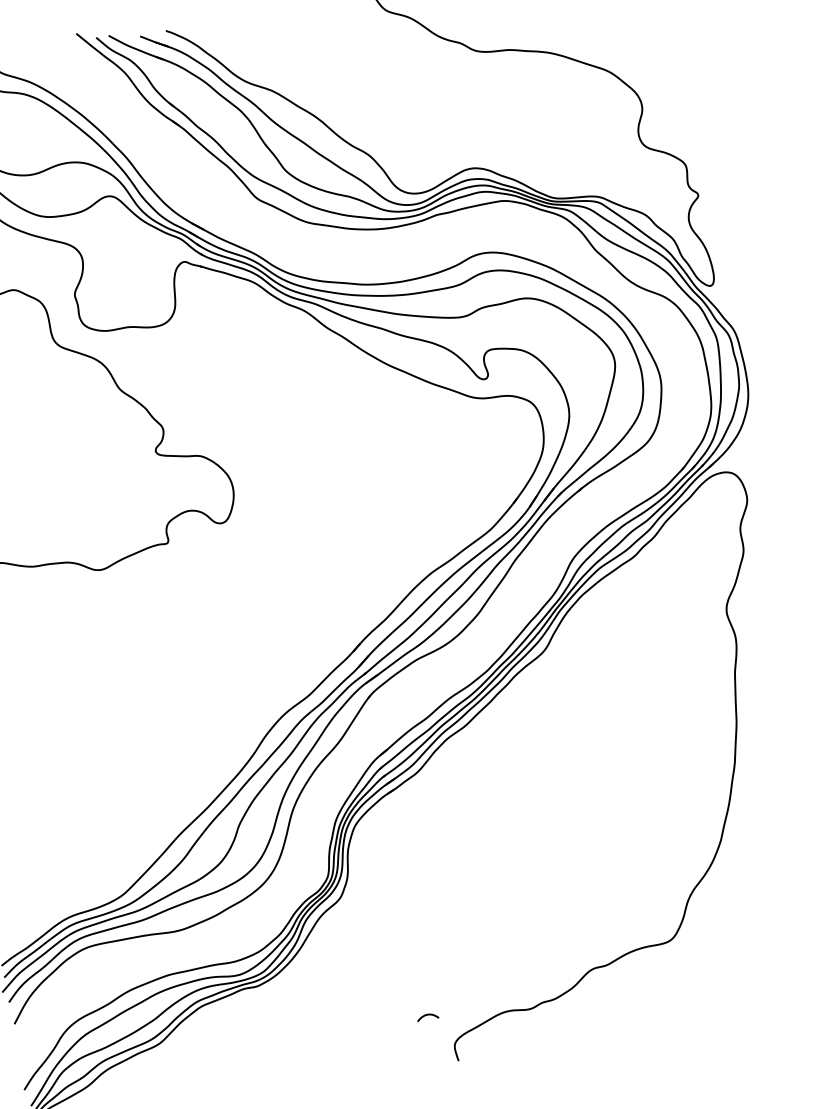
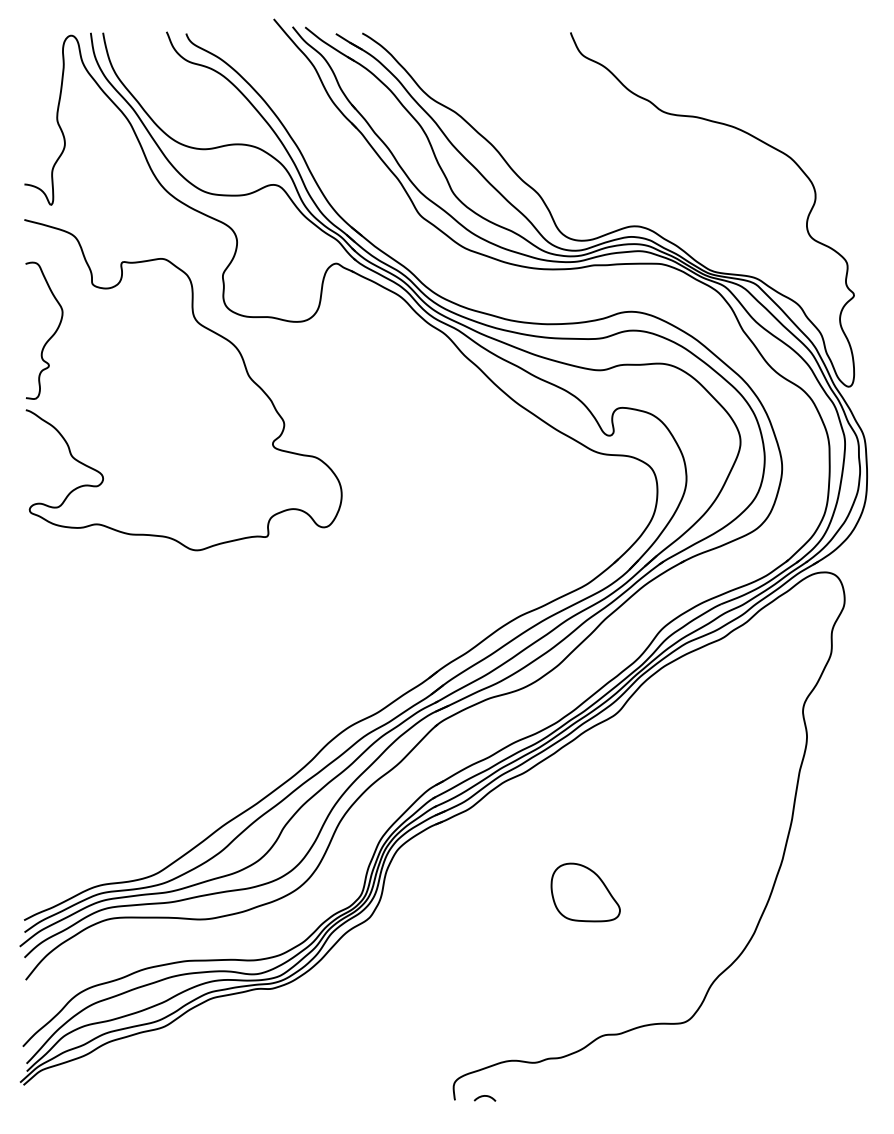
part: (547, 832) -> (585, 892), added
curve: (427, 1015) -> (484, 1096), moved

